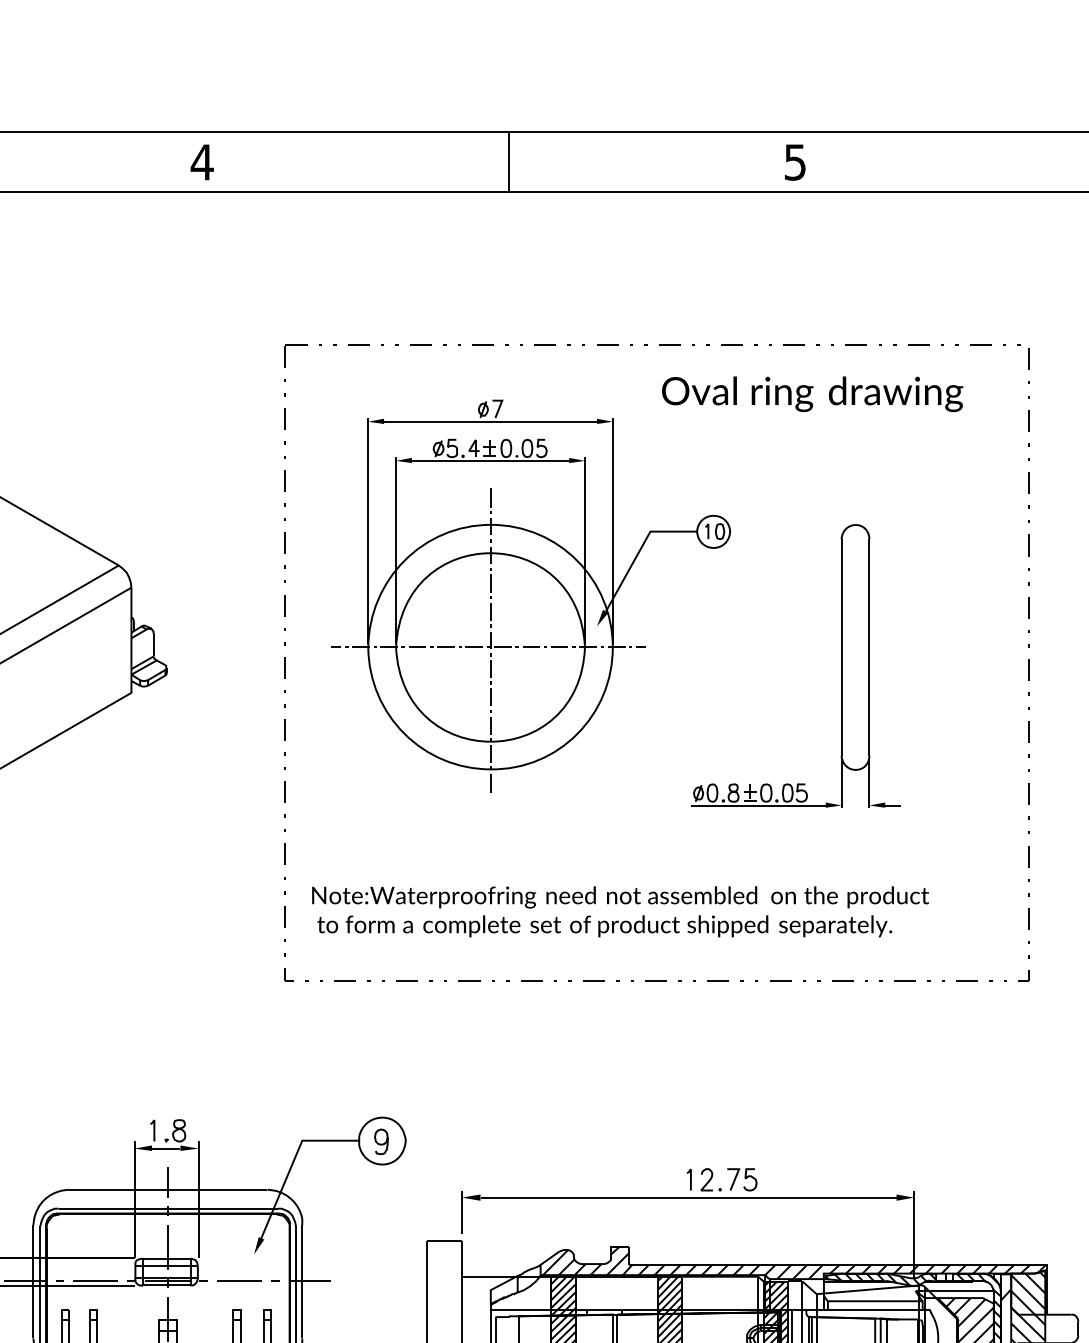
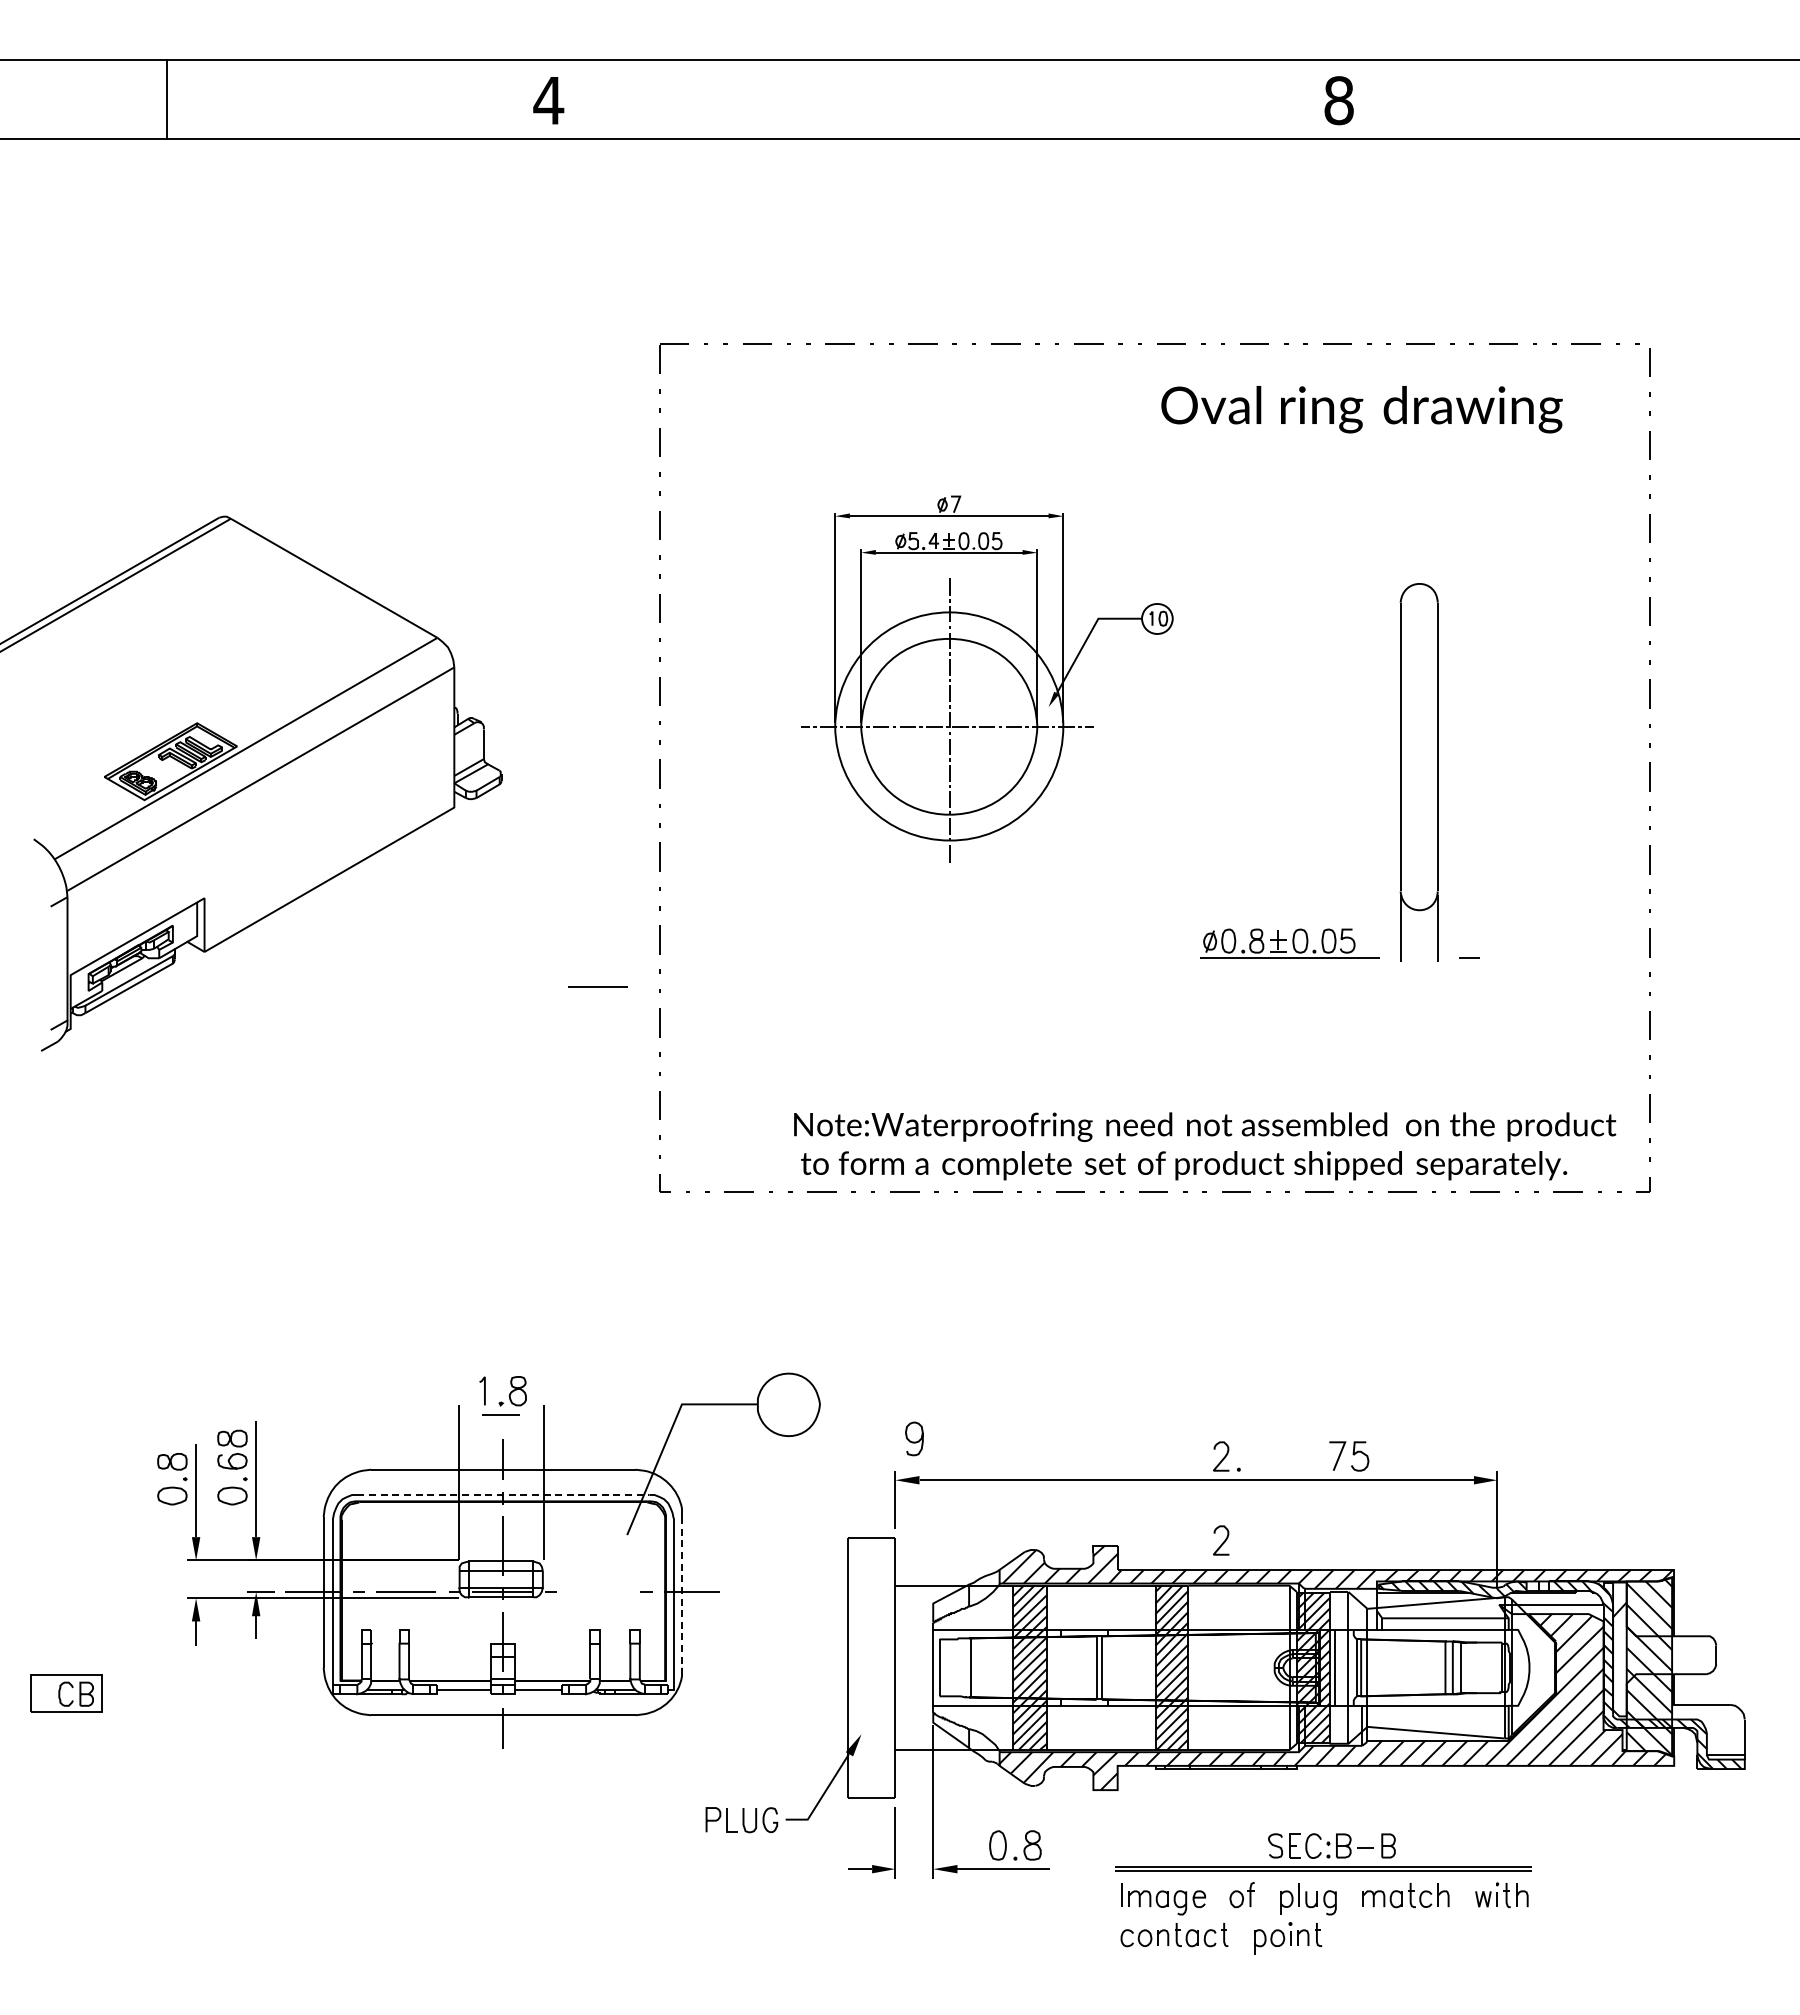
line: (509, 161) -> (957, 99), removed
text: (794, 162) -> (1338, 100), 5 -> 8
part: (531, 596) -> (987, 679), size x0.7
fill: (833, 804) -> (1389, 956), removed
fill: (876, 804) -> (1447, 956), removed
text: (620, 911) -> (1205, 1146), moved
curve: (381, 1143) -> (914, 1441), moved
fill: (142, 1148) -> (469, 1414), removed
fill: (189, 1148) -> (531, 1414), removed
line: (690, 1179) -> (1199, 1455), removed
part: (742, 1179) -> (1349, 1456), moved
line: (168, 1209) -> (503, 1495), solid -> dashed
curve: (708, 1243) -> (1223, 1541), added
fill: (259, 1245) -> (624, 1544), removed
line: (238, 1281) -> (597, 986), moved
line: (302, 1281) -> (682, 1592), solid -> dashed

